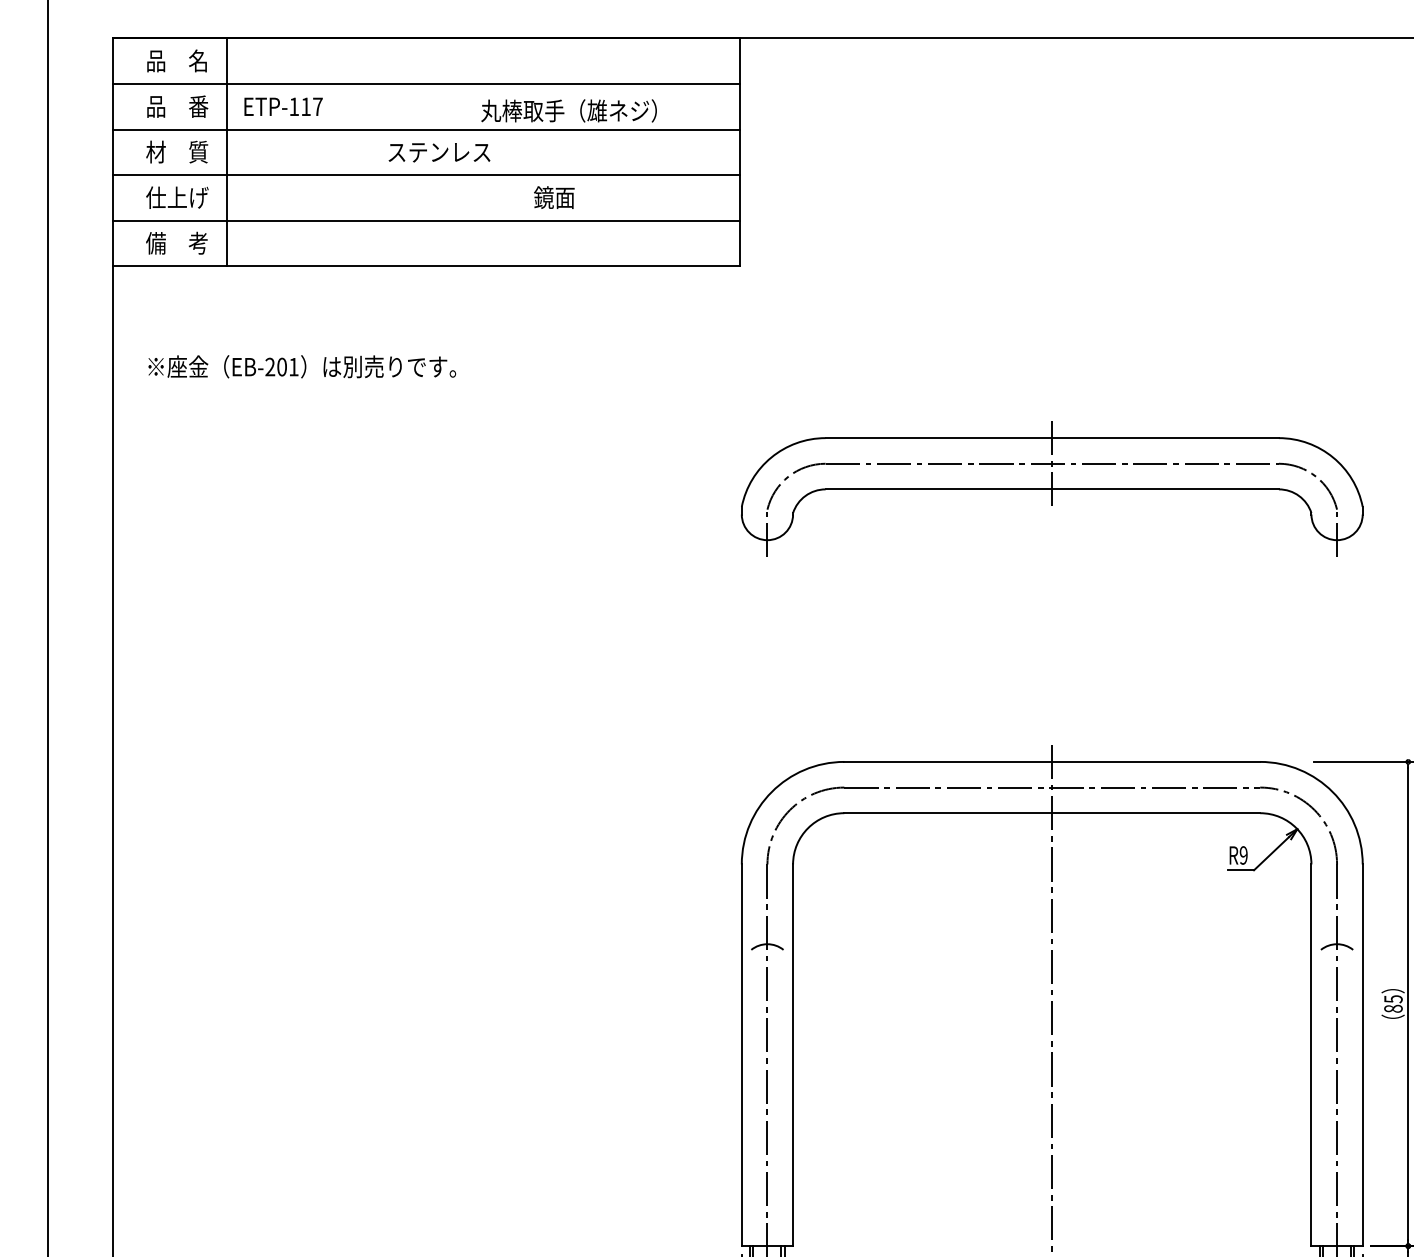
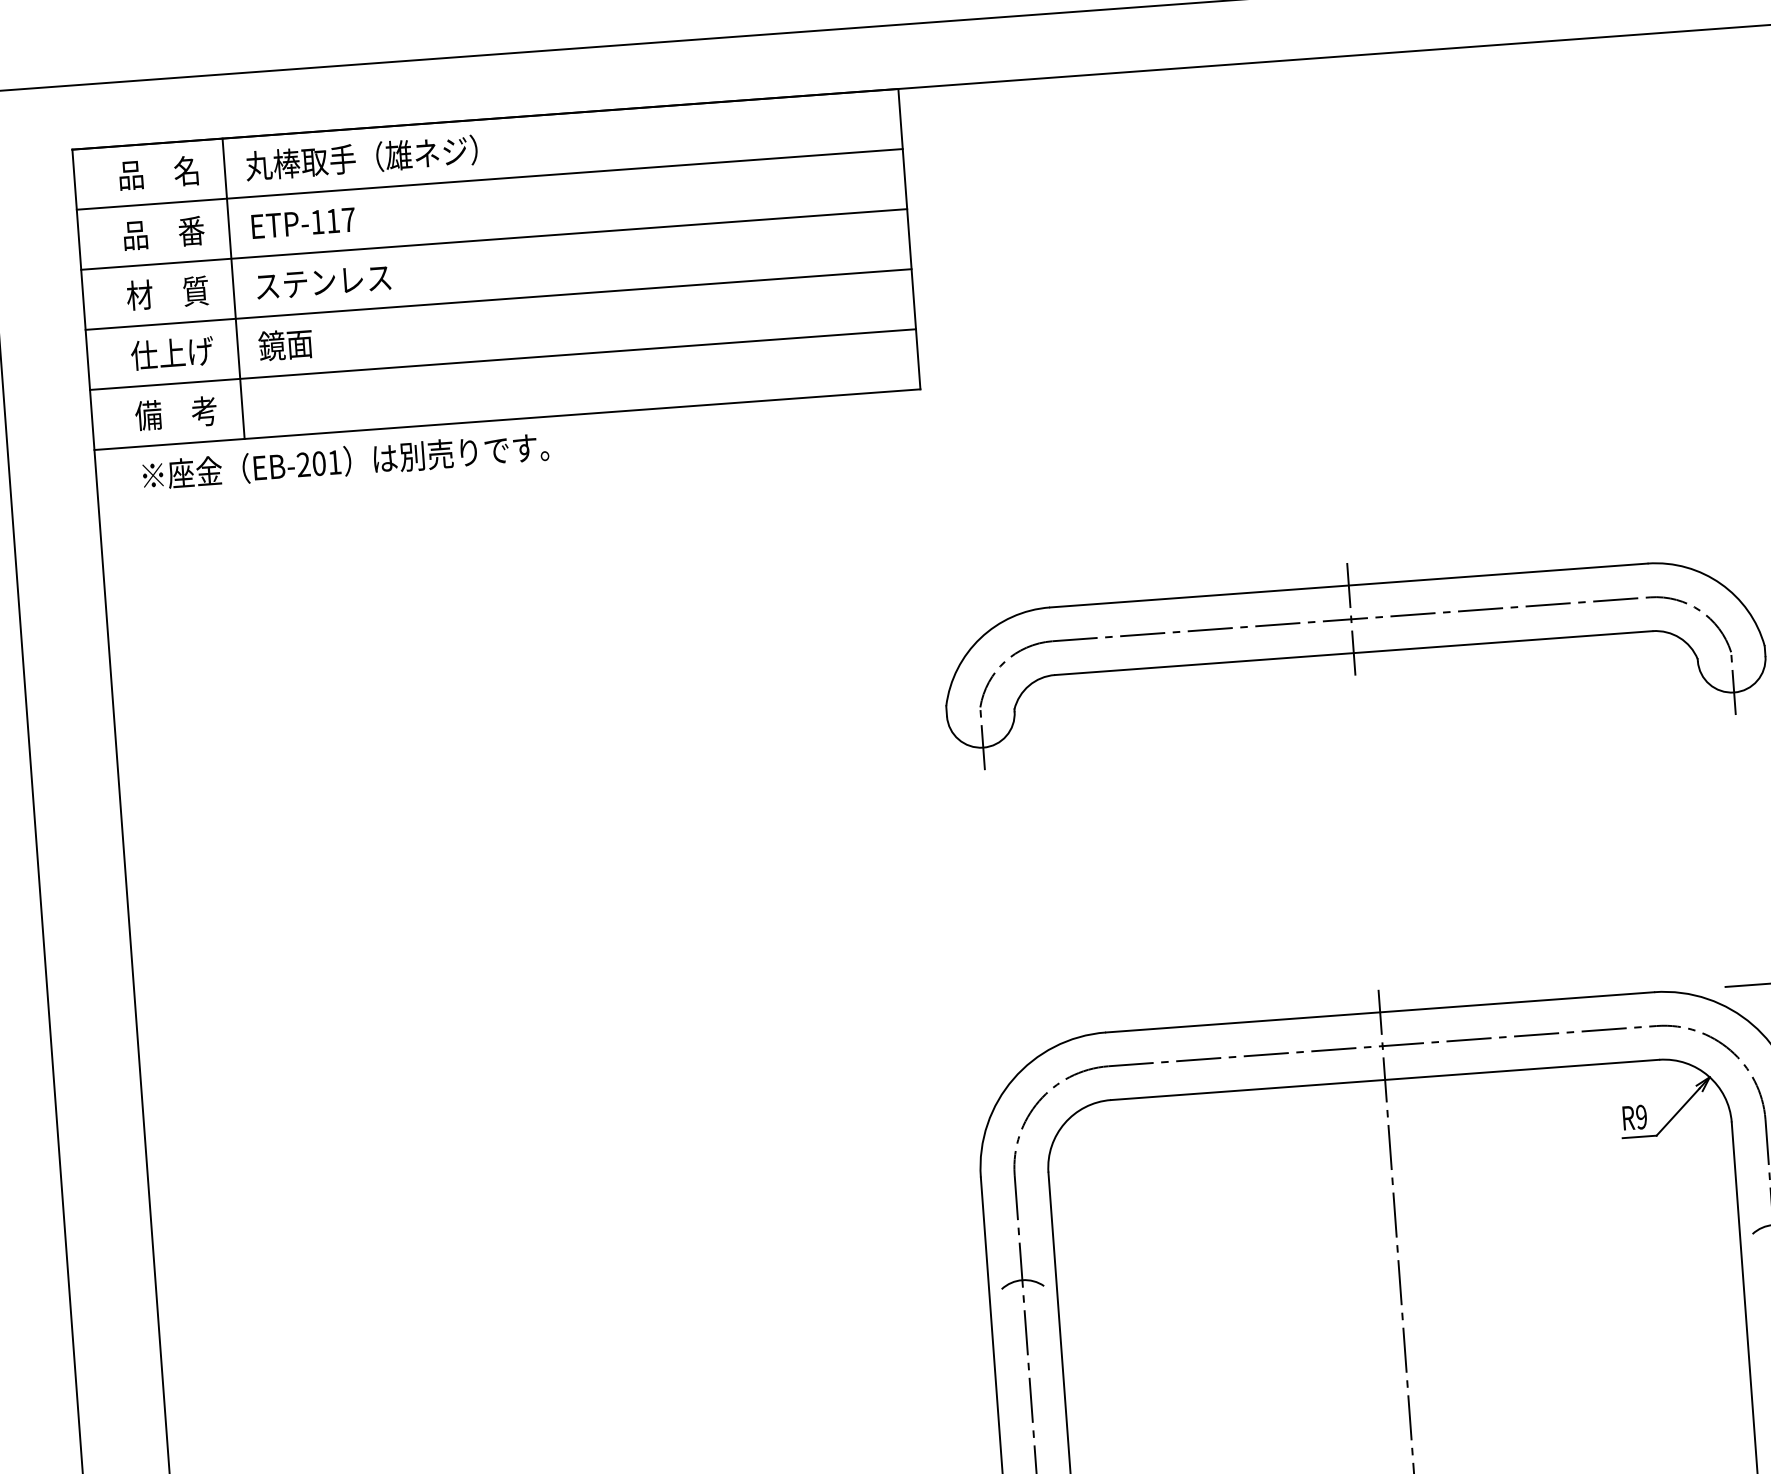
text: (568, 110) -> (360, 157), moved
text: (439, 152) -> (323, 282), moved
text: (554, 197) -> (285, 344), moved
text: (302, 366) -> (346, 460), moved

